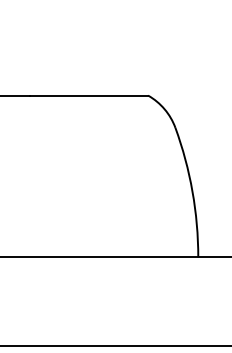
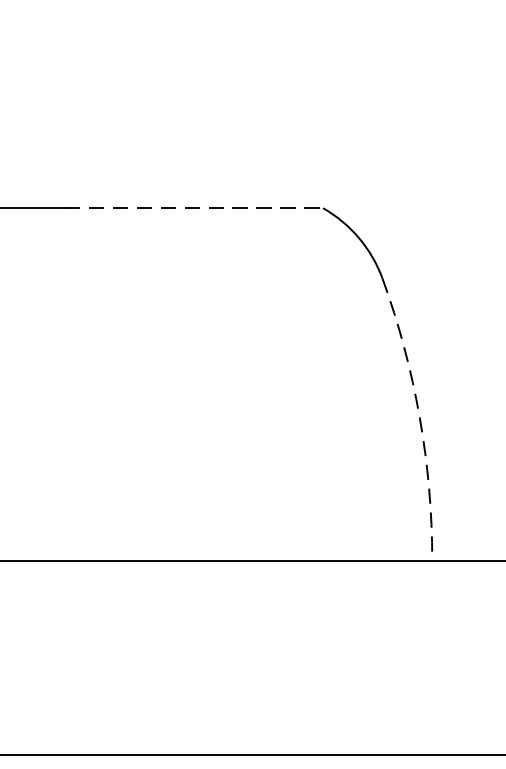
line: (89, 95) -> (195, 208), solid -> dashed
arc: (192, 191) -> (419, 417), solid -> dashed

